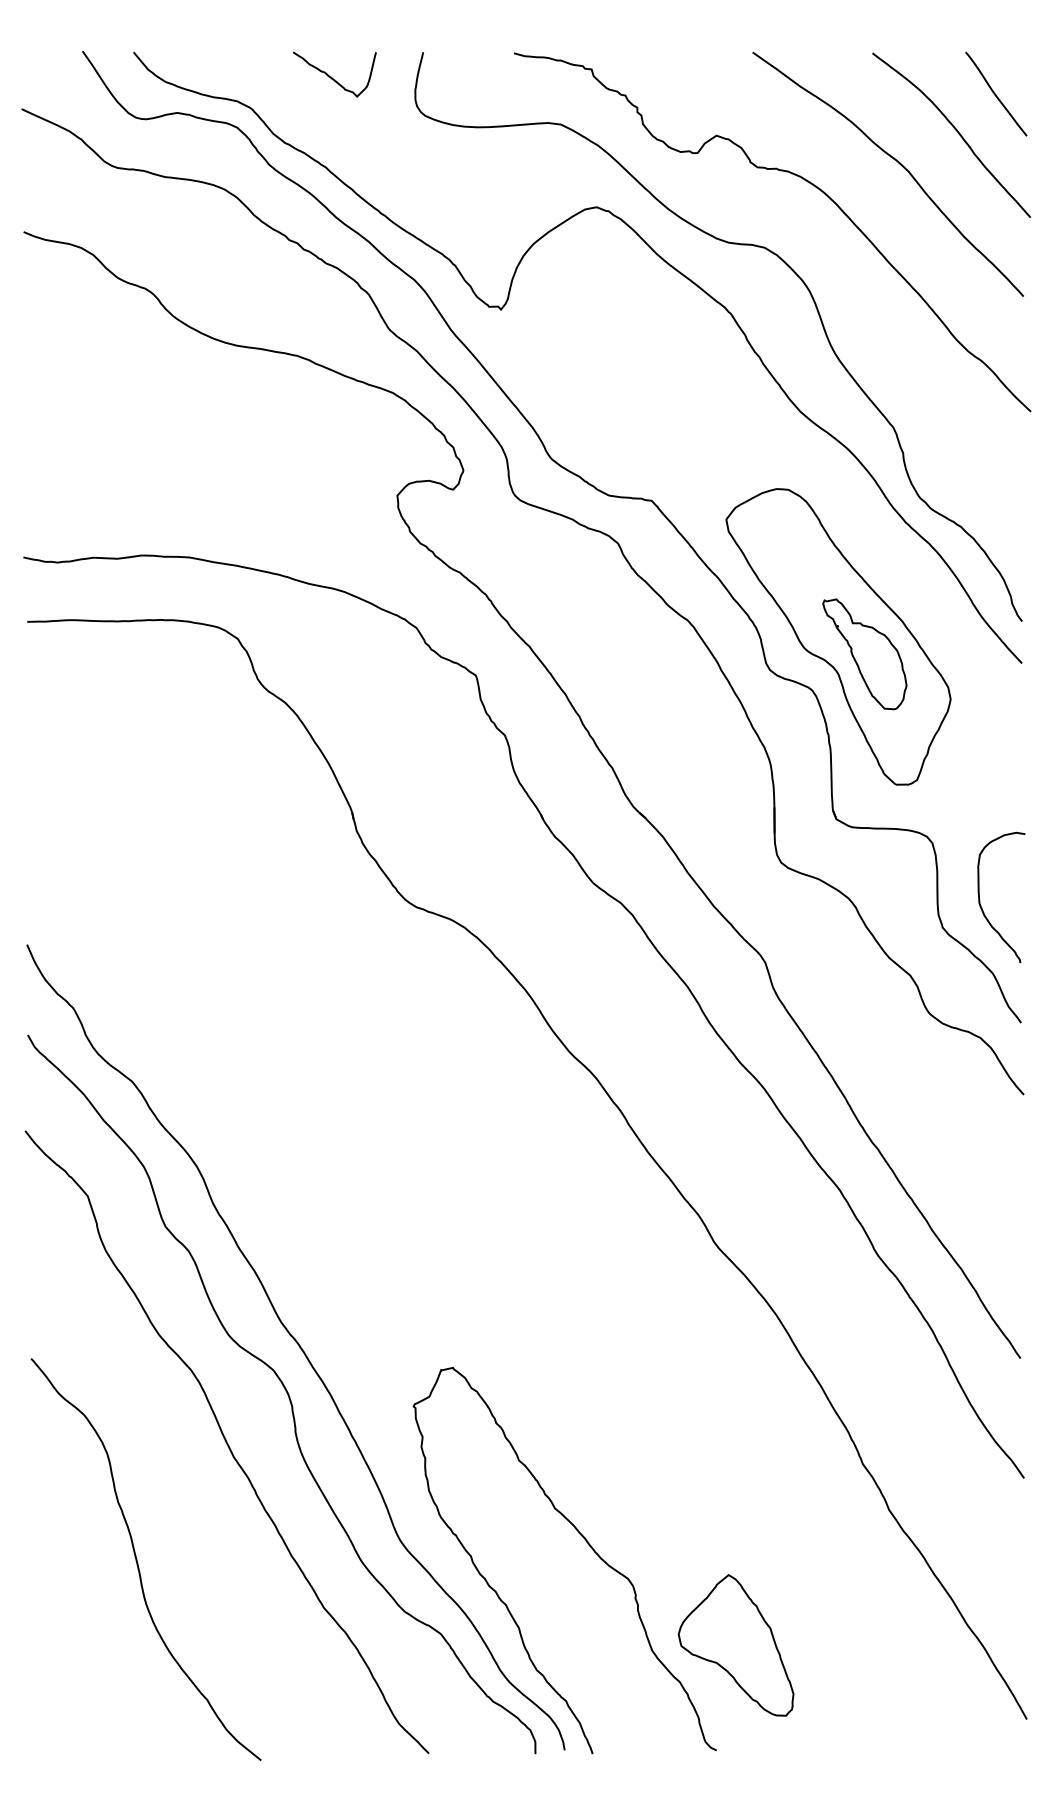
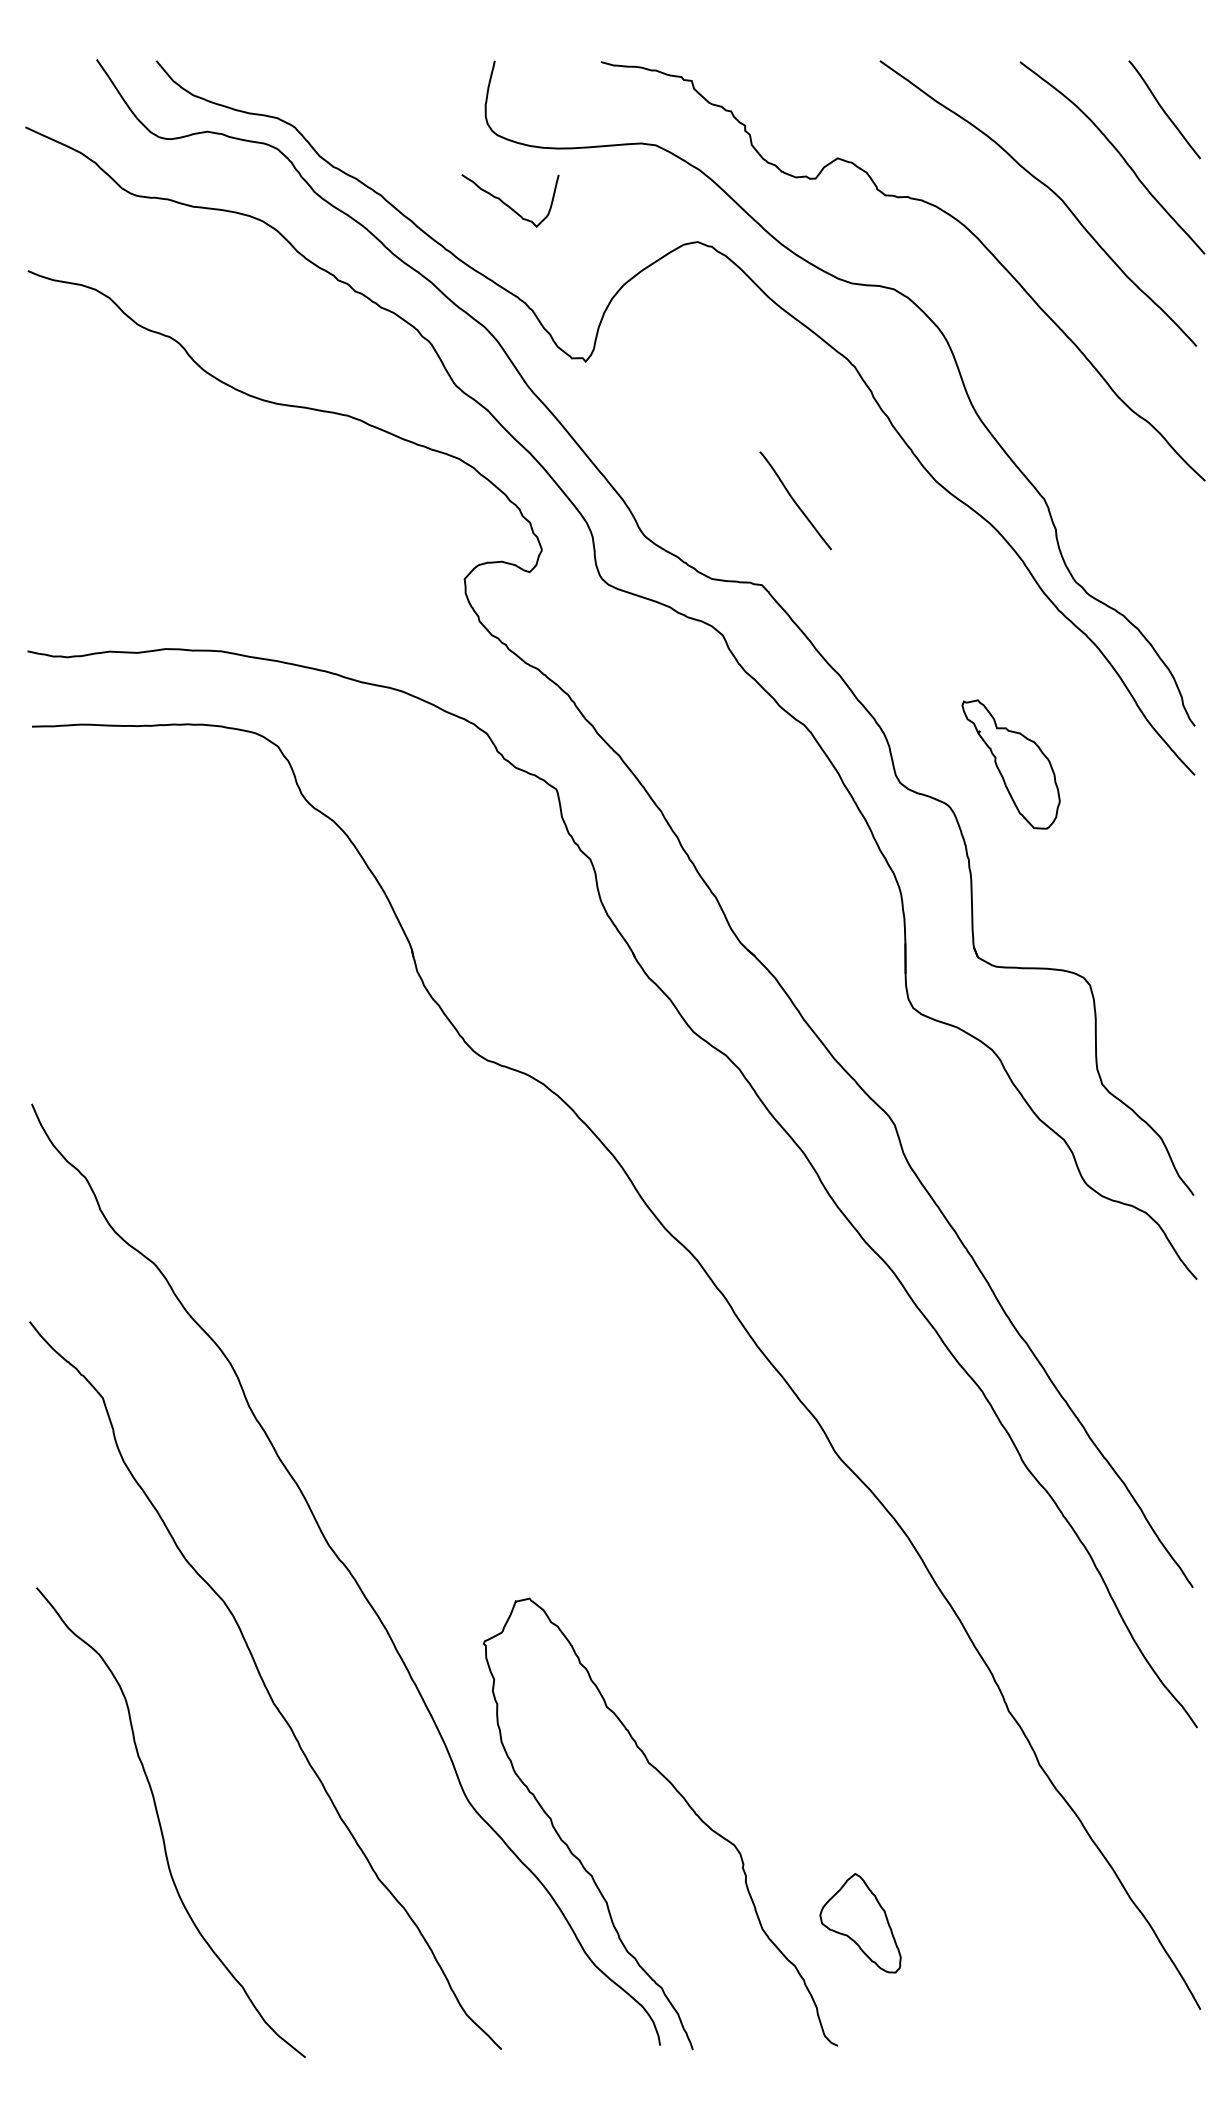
curve: (331, 76) -> (506, 203), moved
curve: (679, 428) -> (794, 500), added
part: (838, 636) -> (980, 743), removed
curve: (979, 897) -> (1145, 1048), removed
curve: (286, 1391) -> (334, 1626), removed
part: (736, 1645) -> (860, 1923), size x0.6

